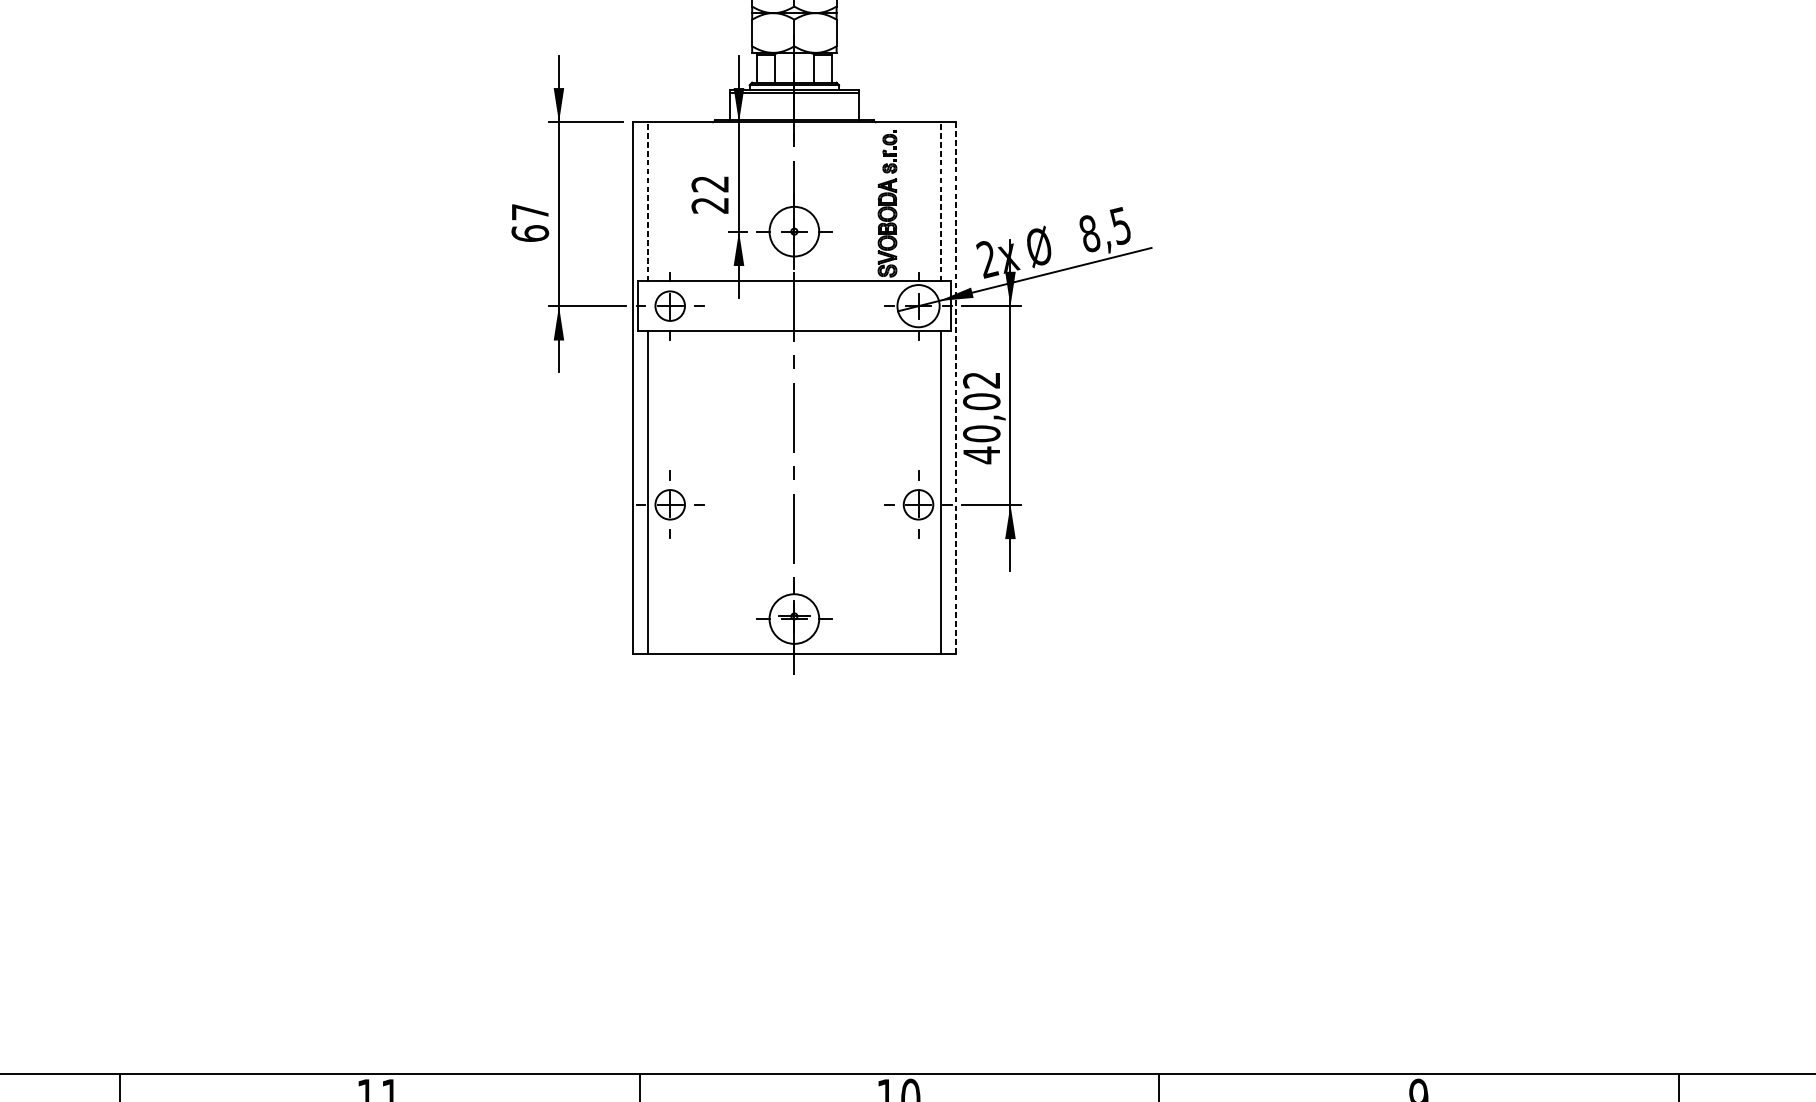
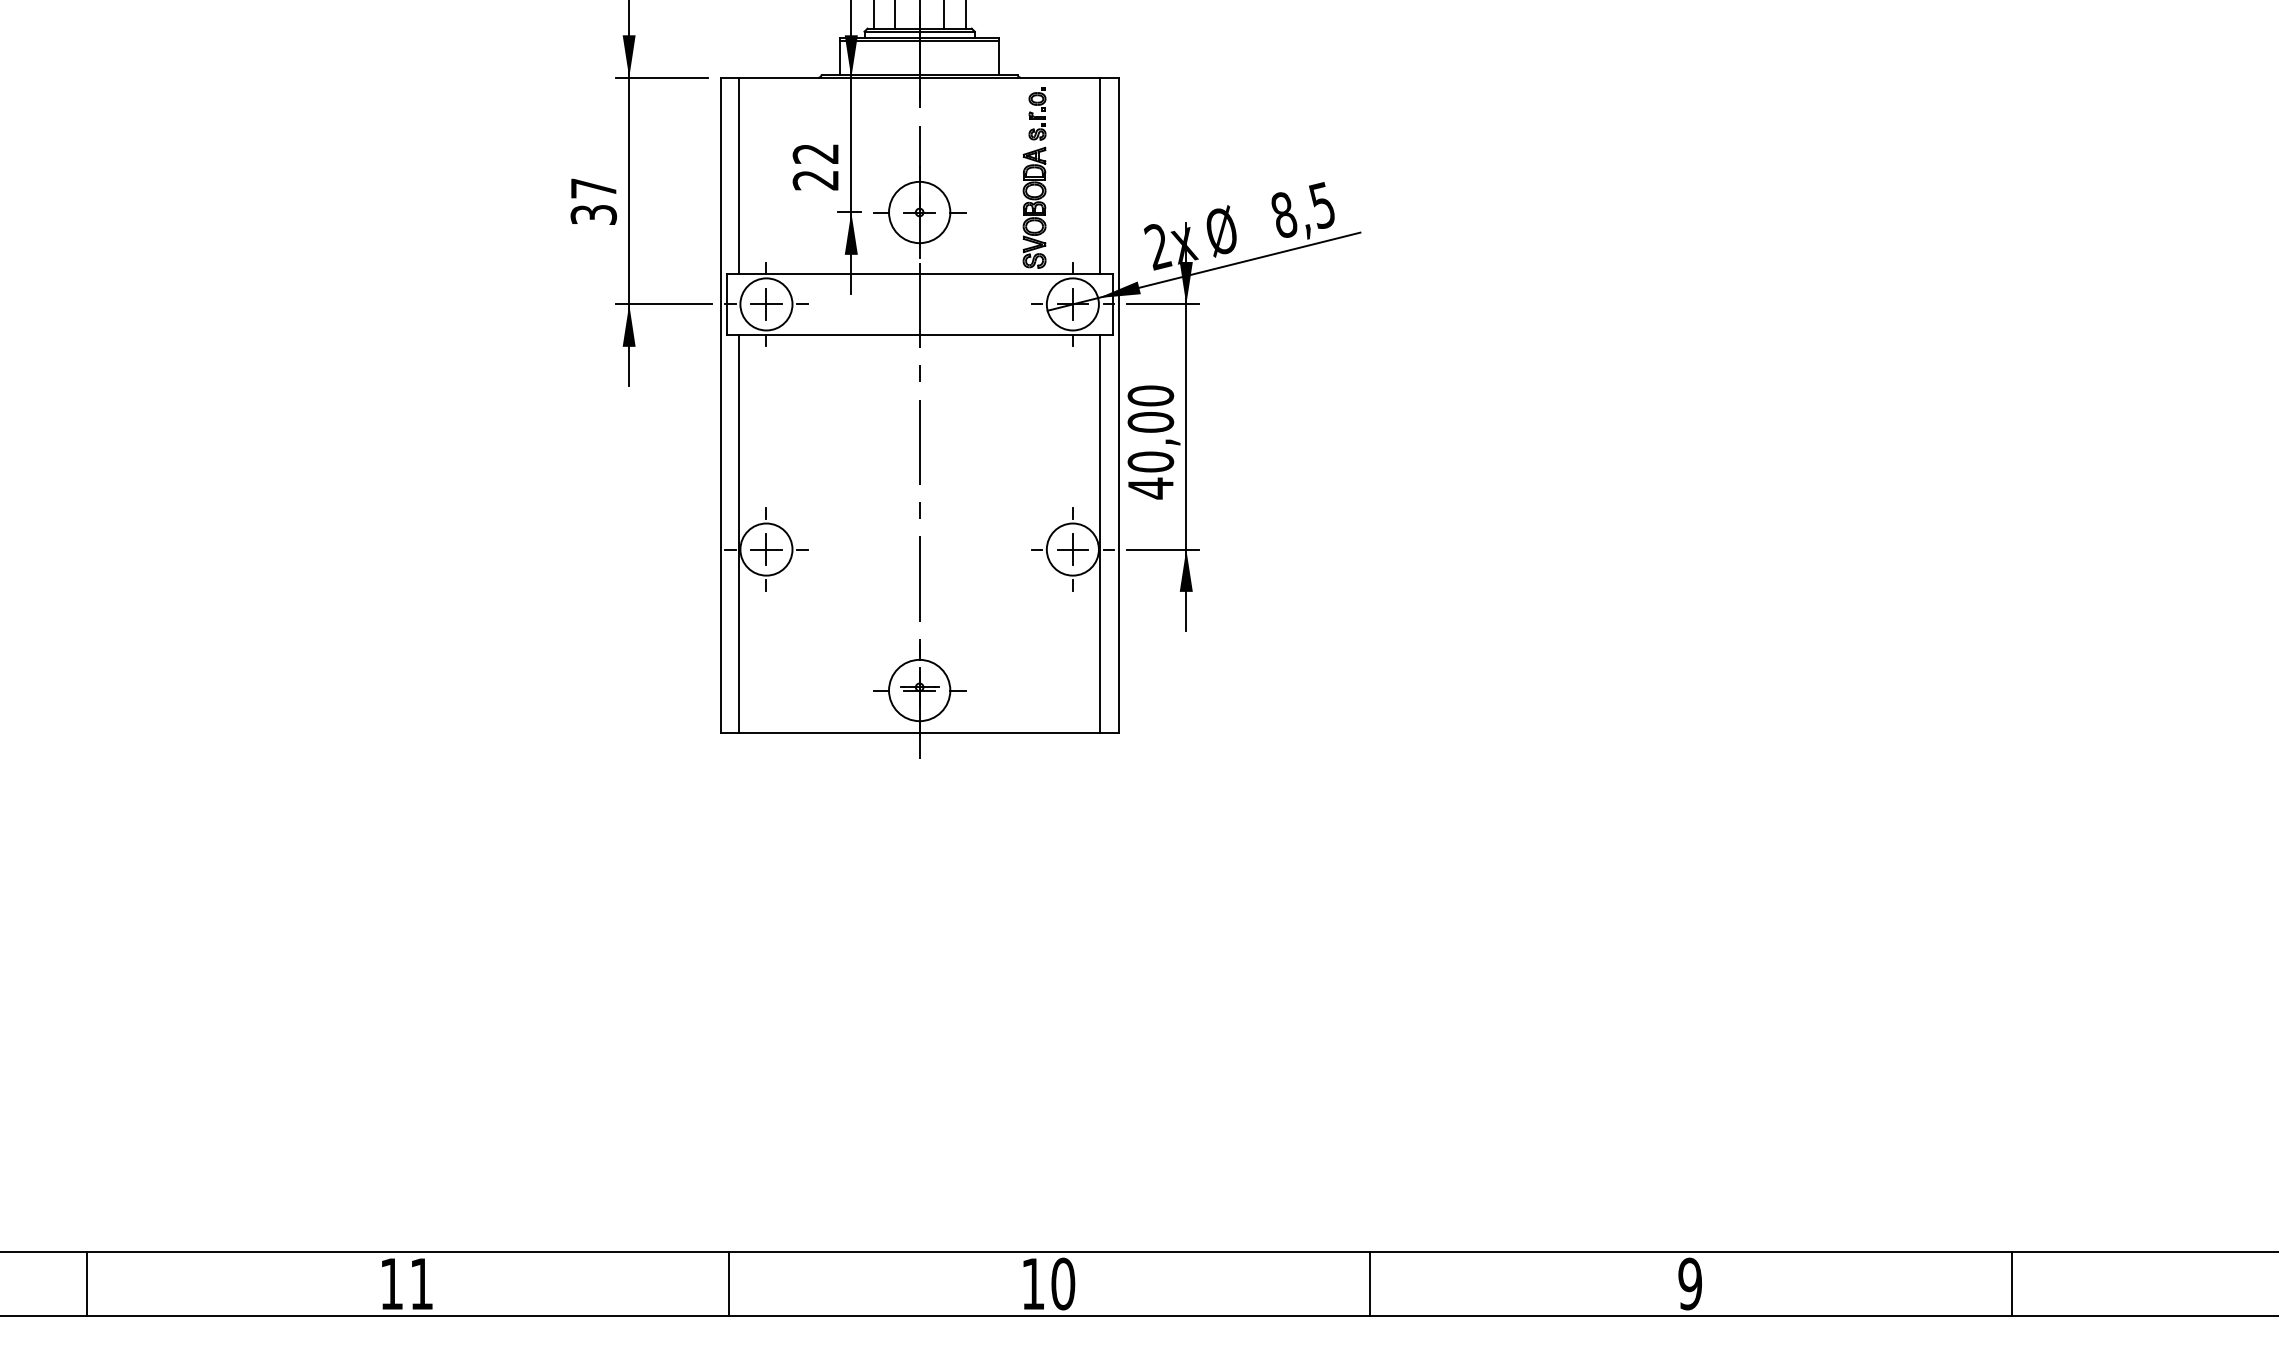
line: (647, 201) -> (738, 175), dashed -> solid
line: (940, 201) -> (1100, 175), dashed -> solid
text: (530, 233) -> (593, 214), 67 -> 37
circle: (670, 306) -> (766, 304), size x1.43
text: (981, 379) -> (1150, 395), 40,02 -> 40,00
line: (955, 388) -> (1118, 405), dashed -> solid
circle: (670, 504) -> (766, 549), size x1.43
circle: (918, 504) -> (1072, 549), size x1.43

